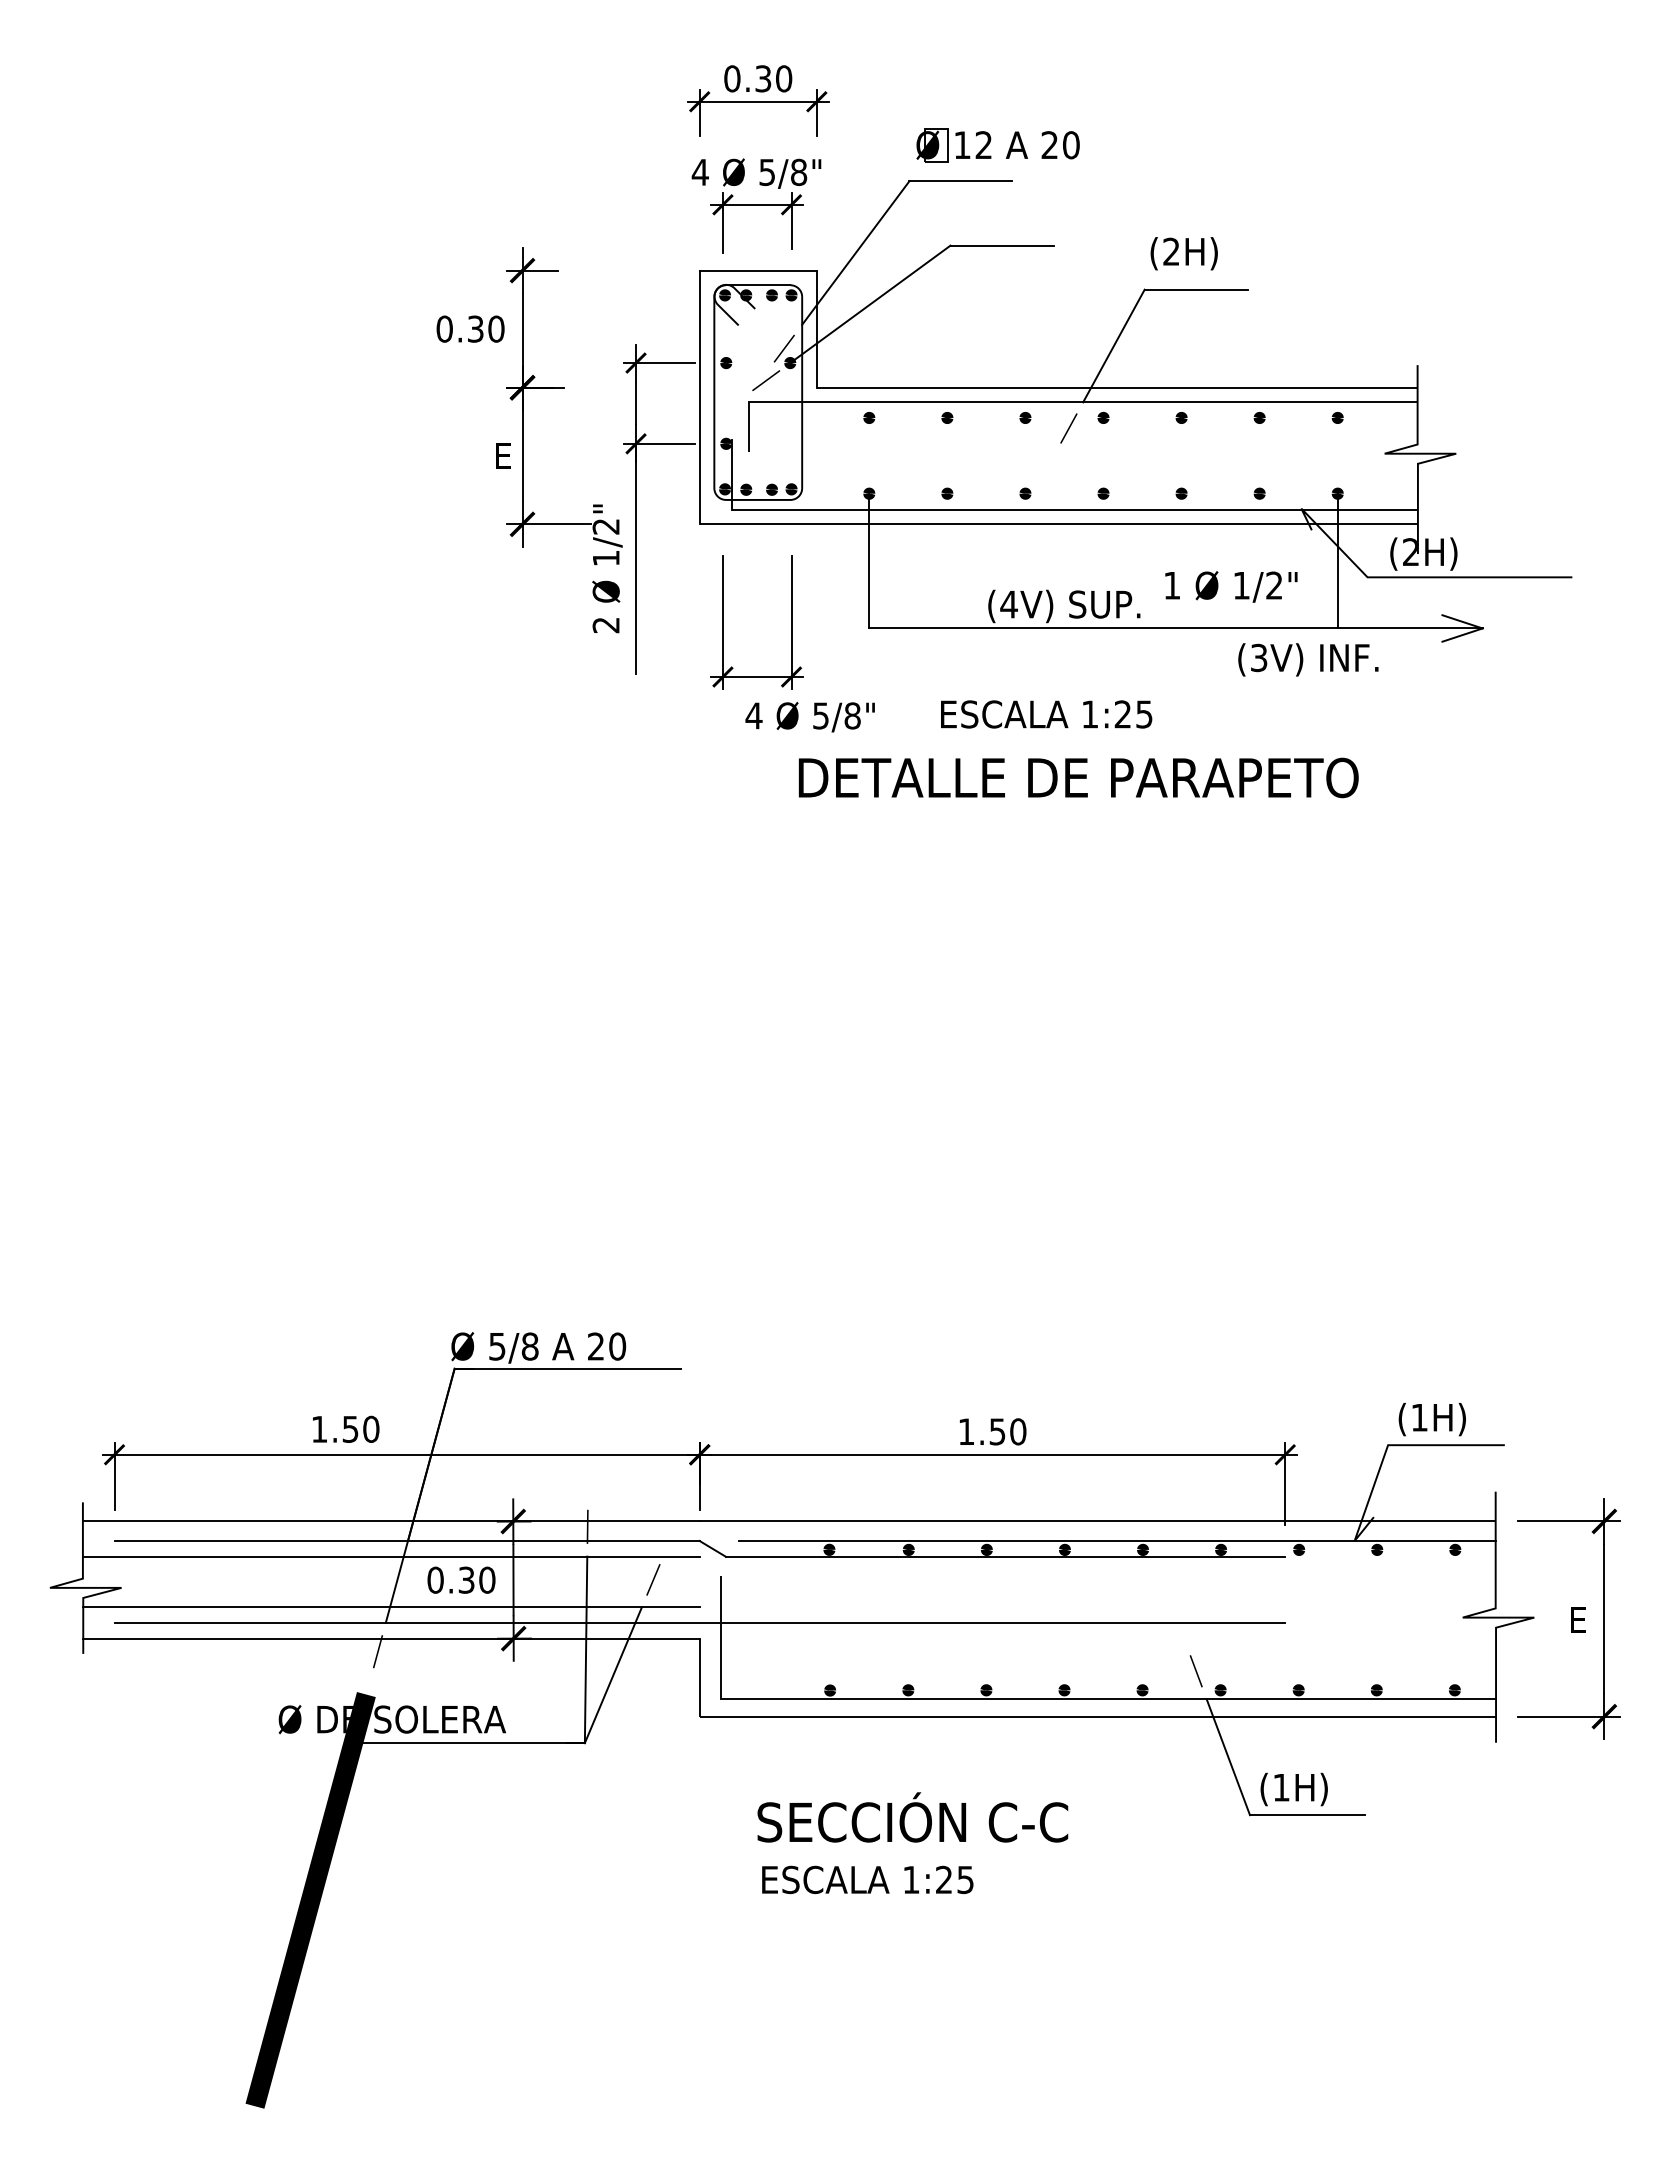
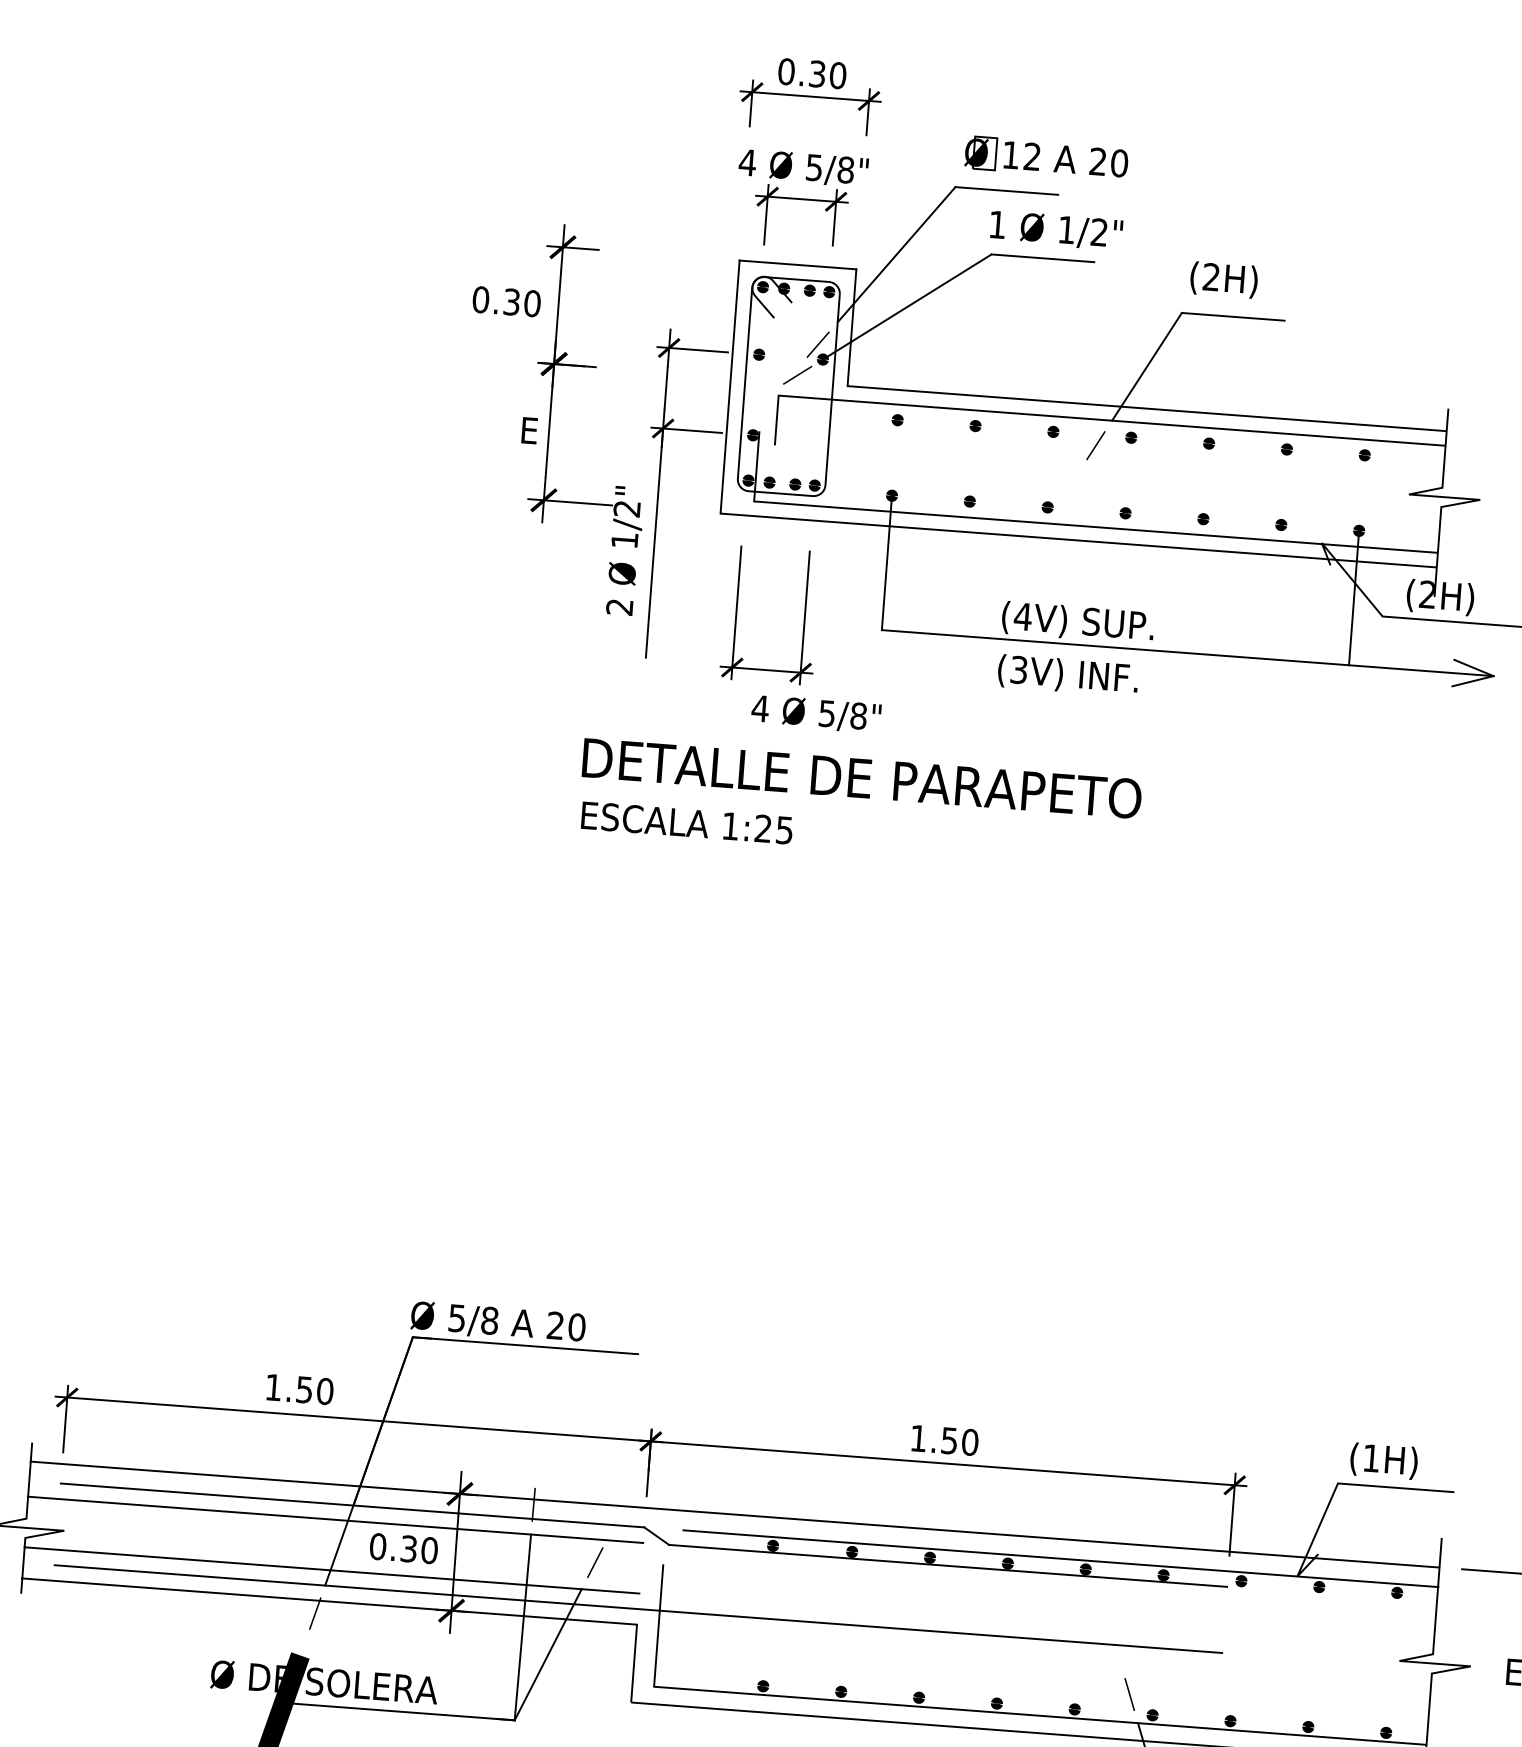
text: (1231, 586) -> (1056, 230), moved
text: (1308, 659) -> (1068, 675), moved
text: (1046, 714) -> (687, 823), moved
text: (1078, 777) -> (861, 778), moved

